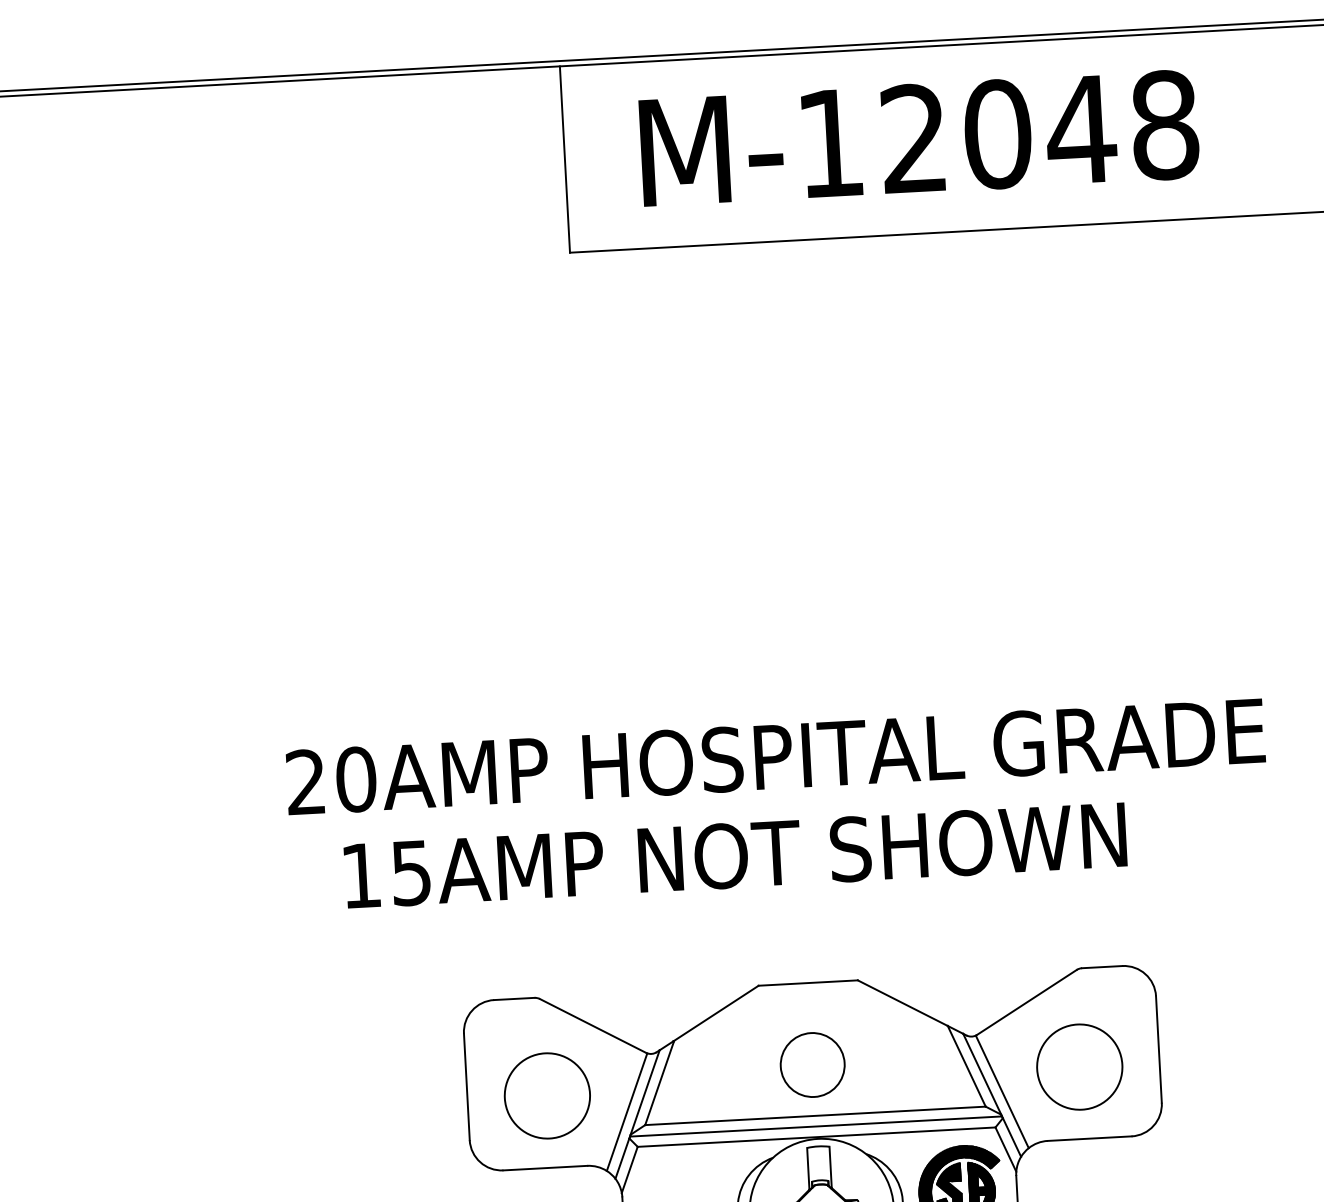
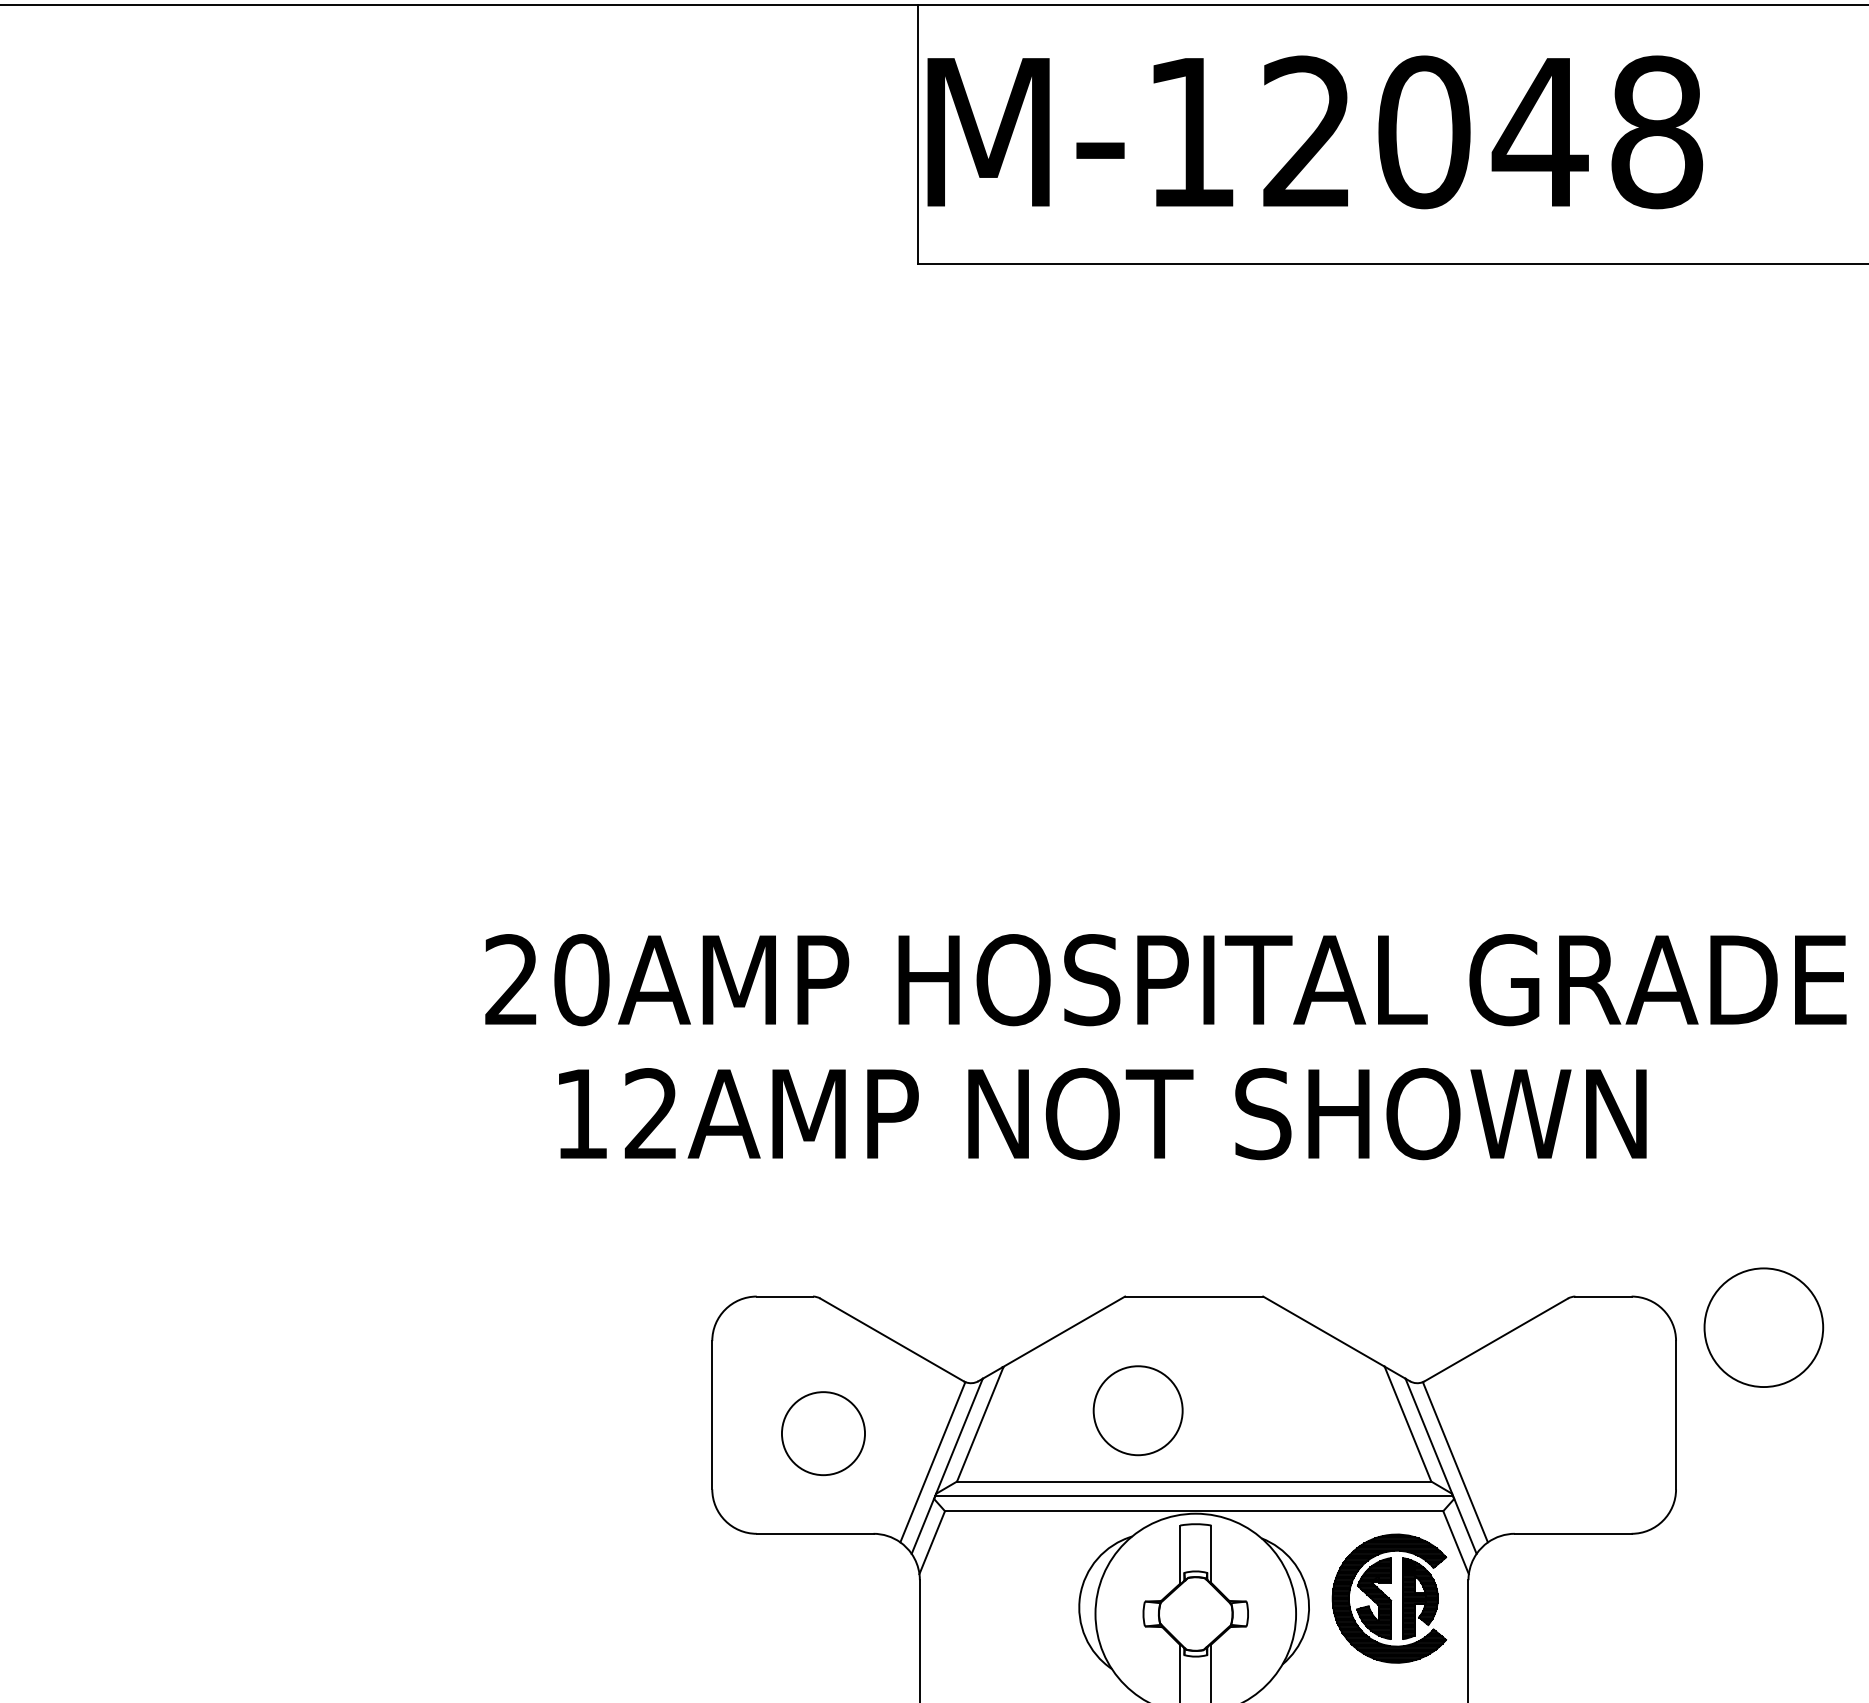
text: (919, 138) -> (1315, 132), moved
text: (410, 873) -> (650, 1114), 15AMP -> 12AMP
circle: (812, 1064) -> (1137, 1410), moved
circle: (1079, 1066) -> (1763, 1327), moved
circle: (547, 1095) -> (823, 1433), size x0.7

